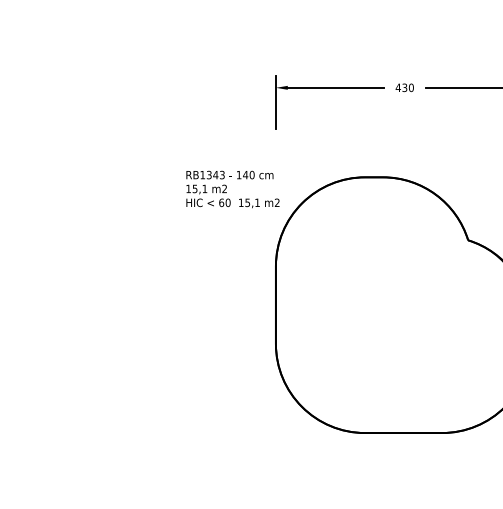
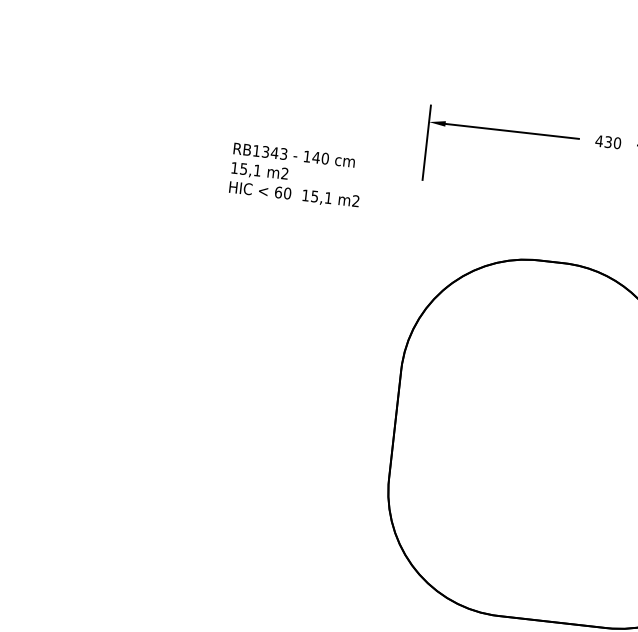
text: (232, 189) -> (295, 175), moved

